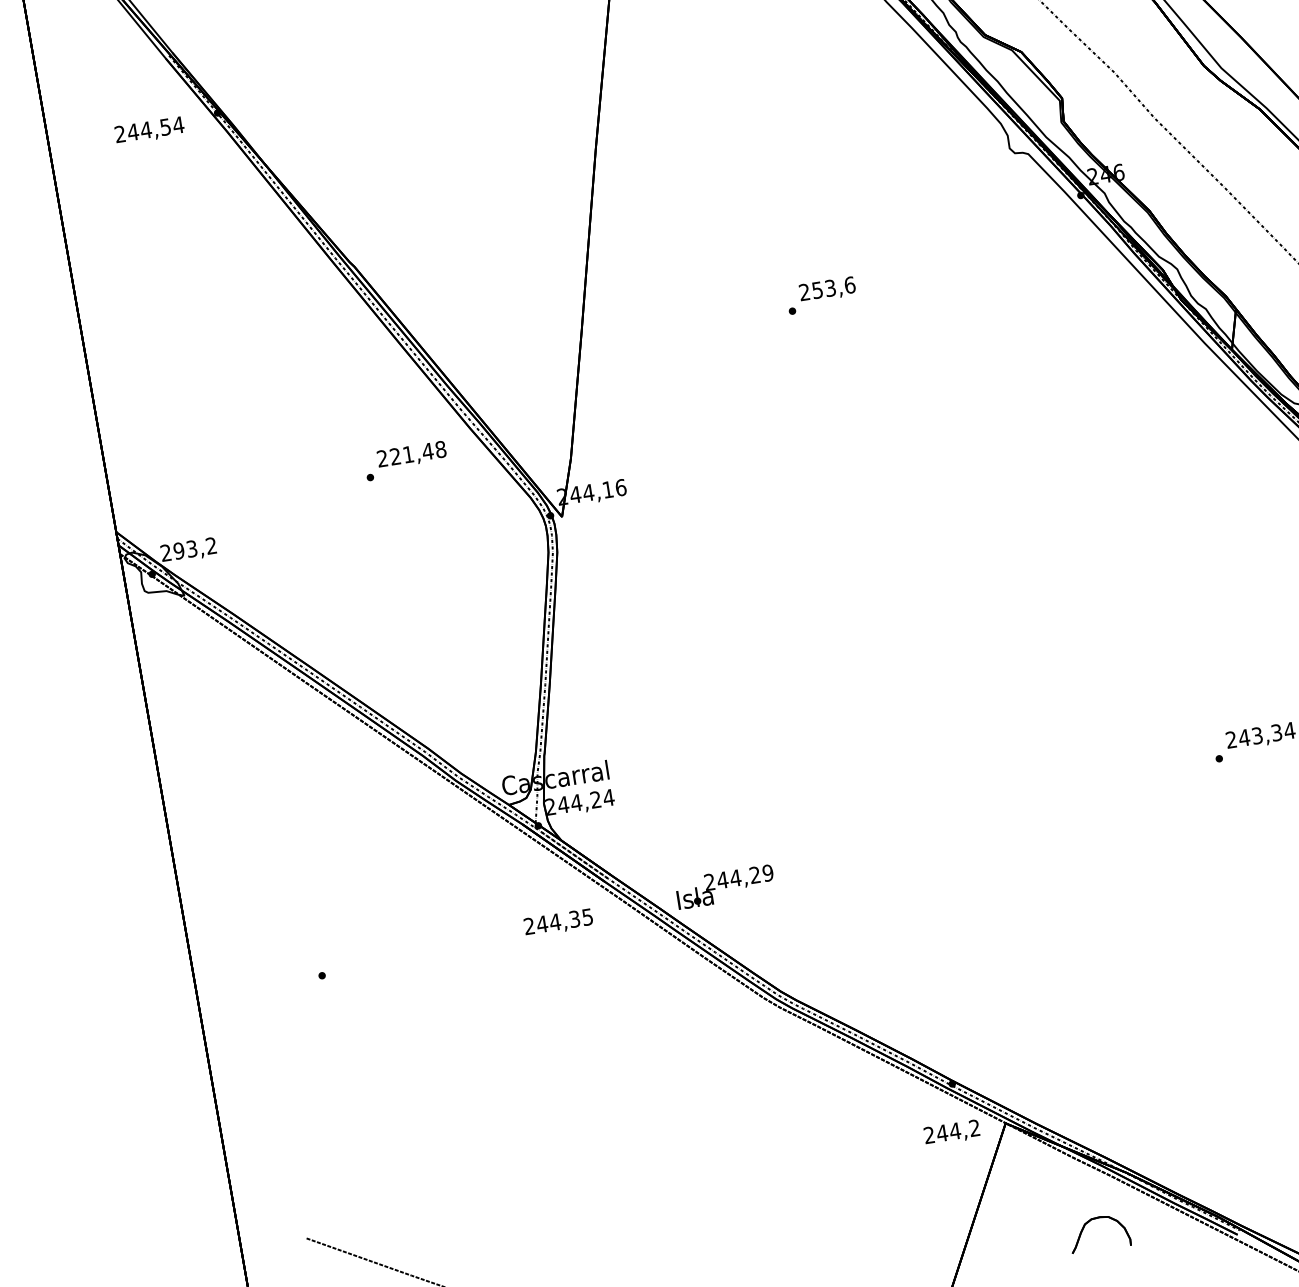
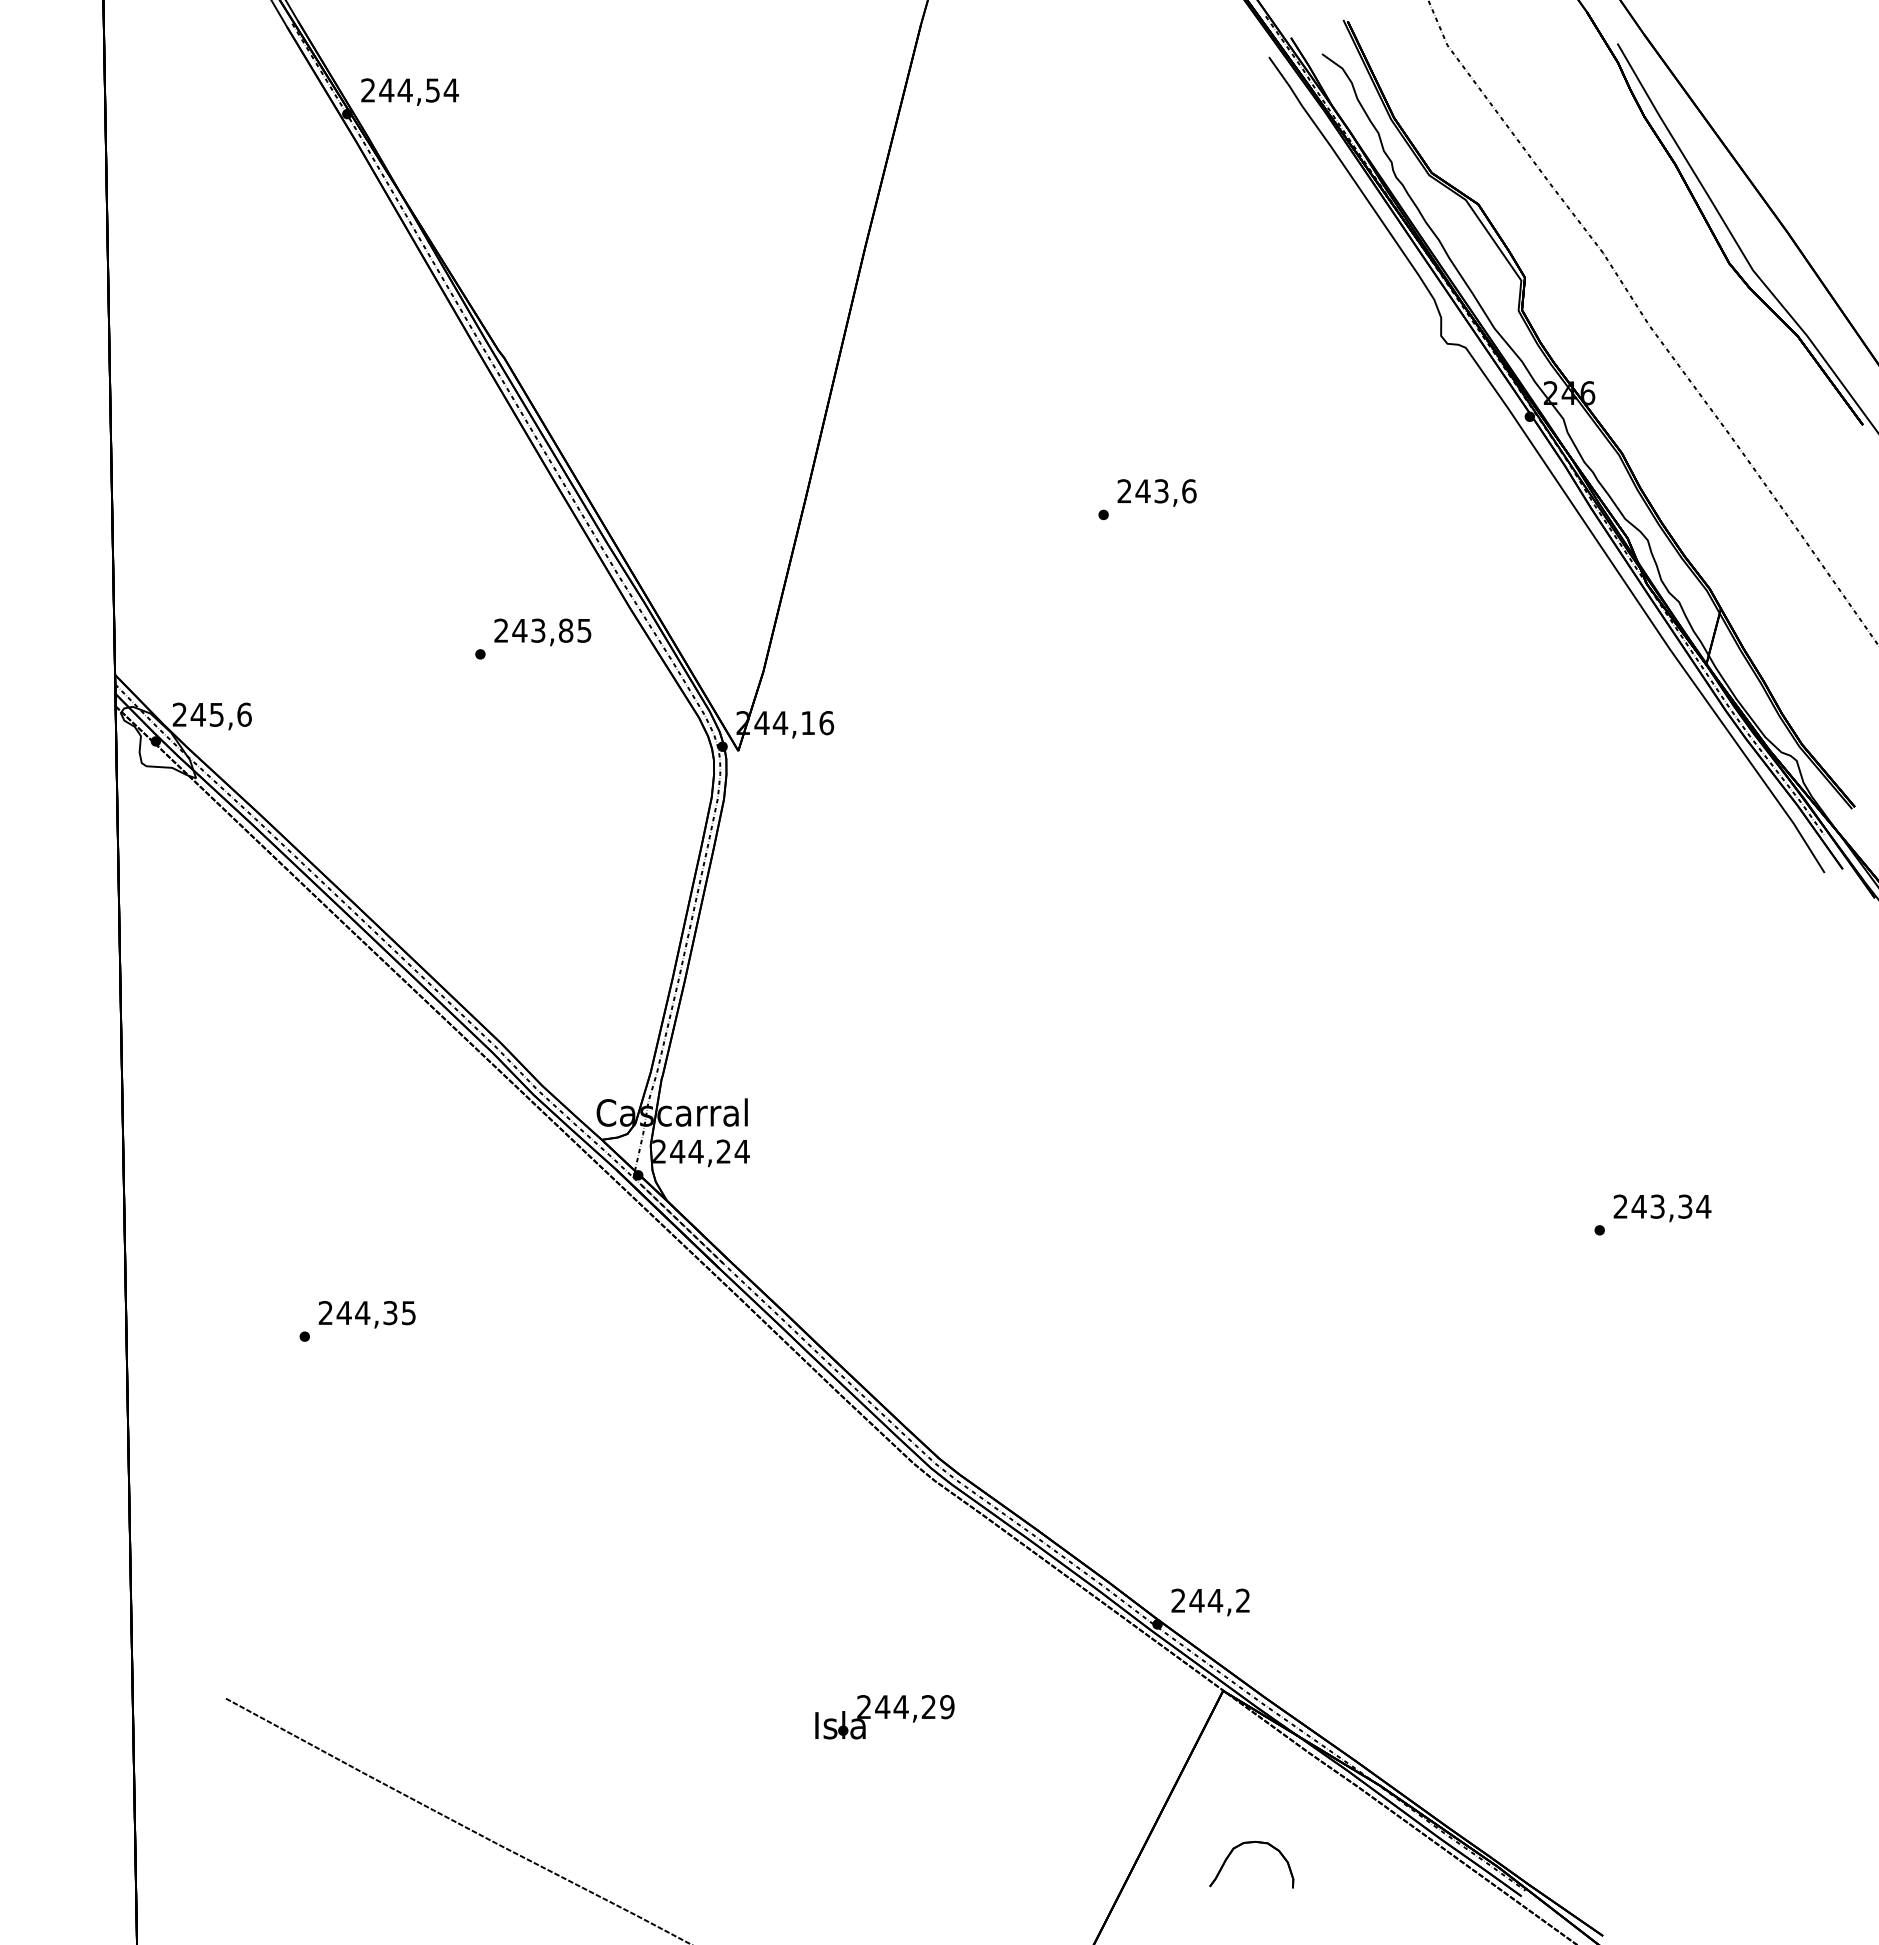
text: (149, 130) -> (409, 91), moved
text: (817, 290) -> (1142, 491), 253,6 -> 243,6
text: (417, 452) -> (551, 630), 221,48 -> 243,85
text: (194, 548) -> (220, 714), 293,2 -> 245,6
text: (725, 887) -> (884, 1717), moved
text: (558, 922) -> (366, 1314), moved
text: (951, 1132) -> (1210, 1602), moved
part: (1097, 1218) -> (1251, 1843), moved

